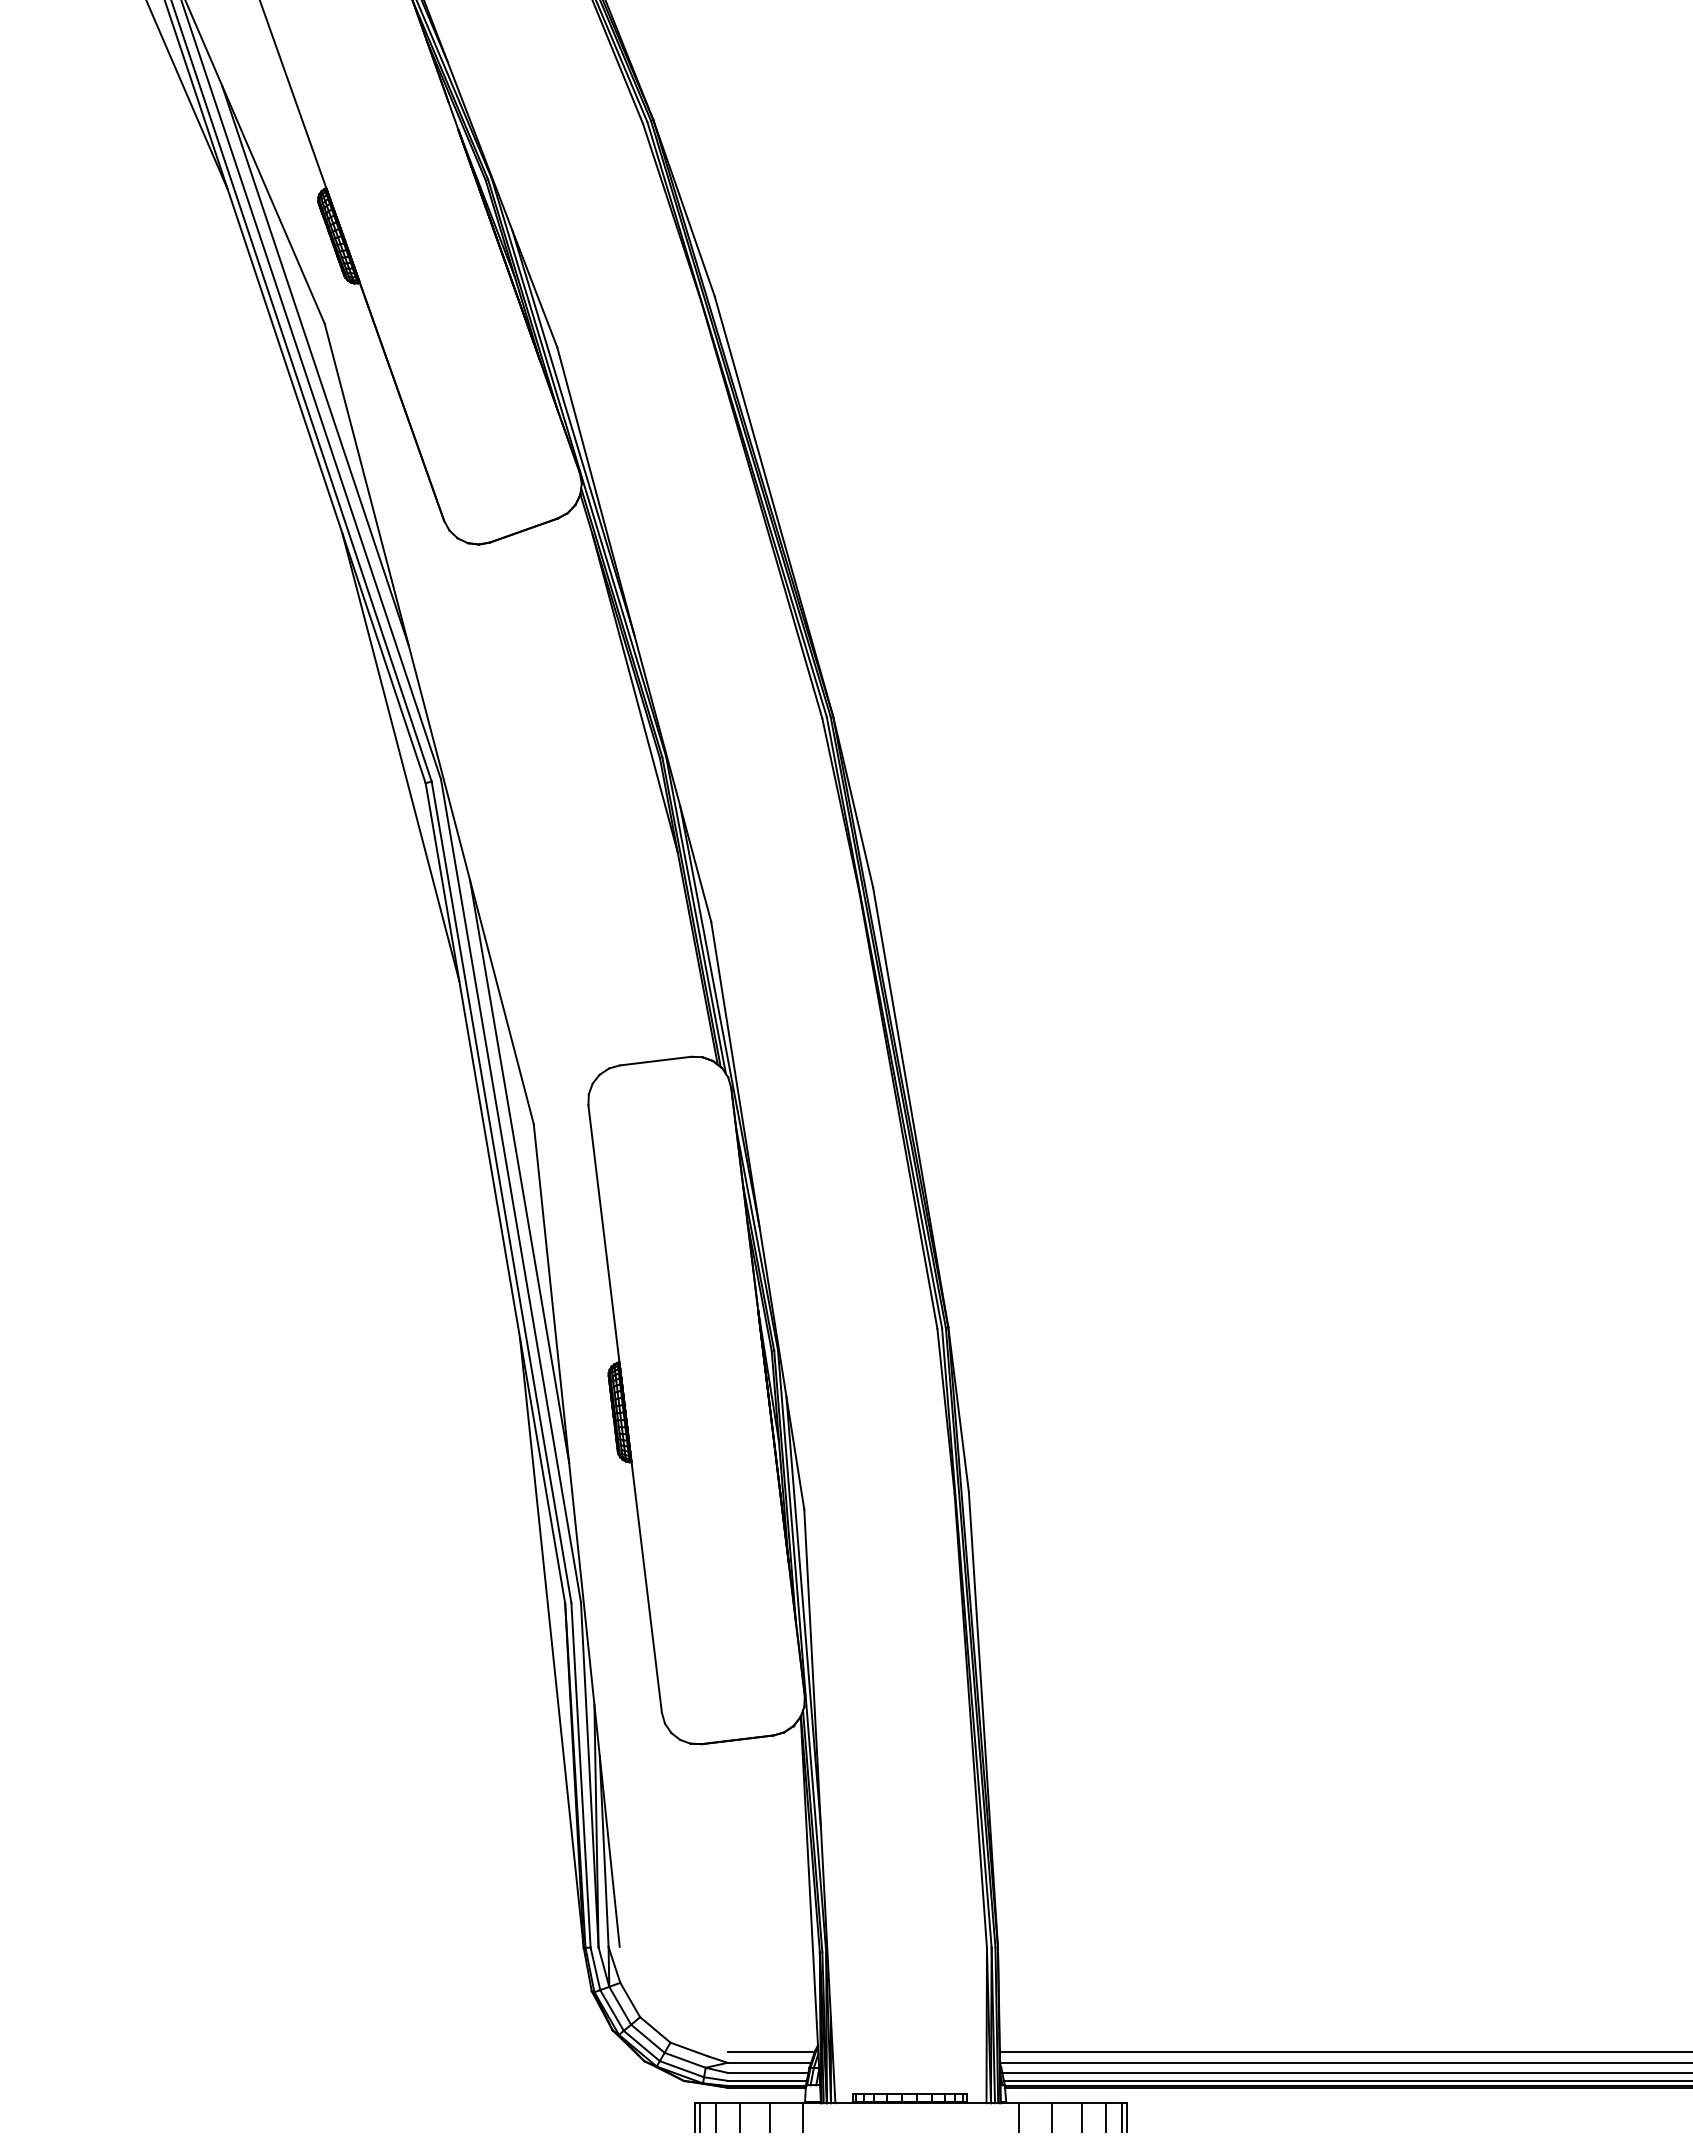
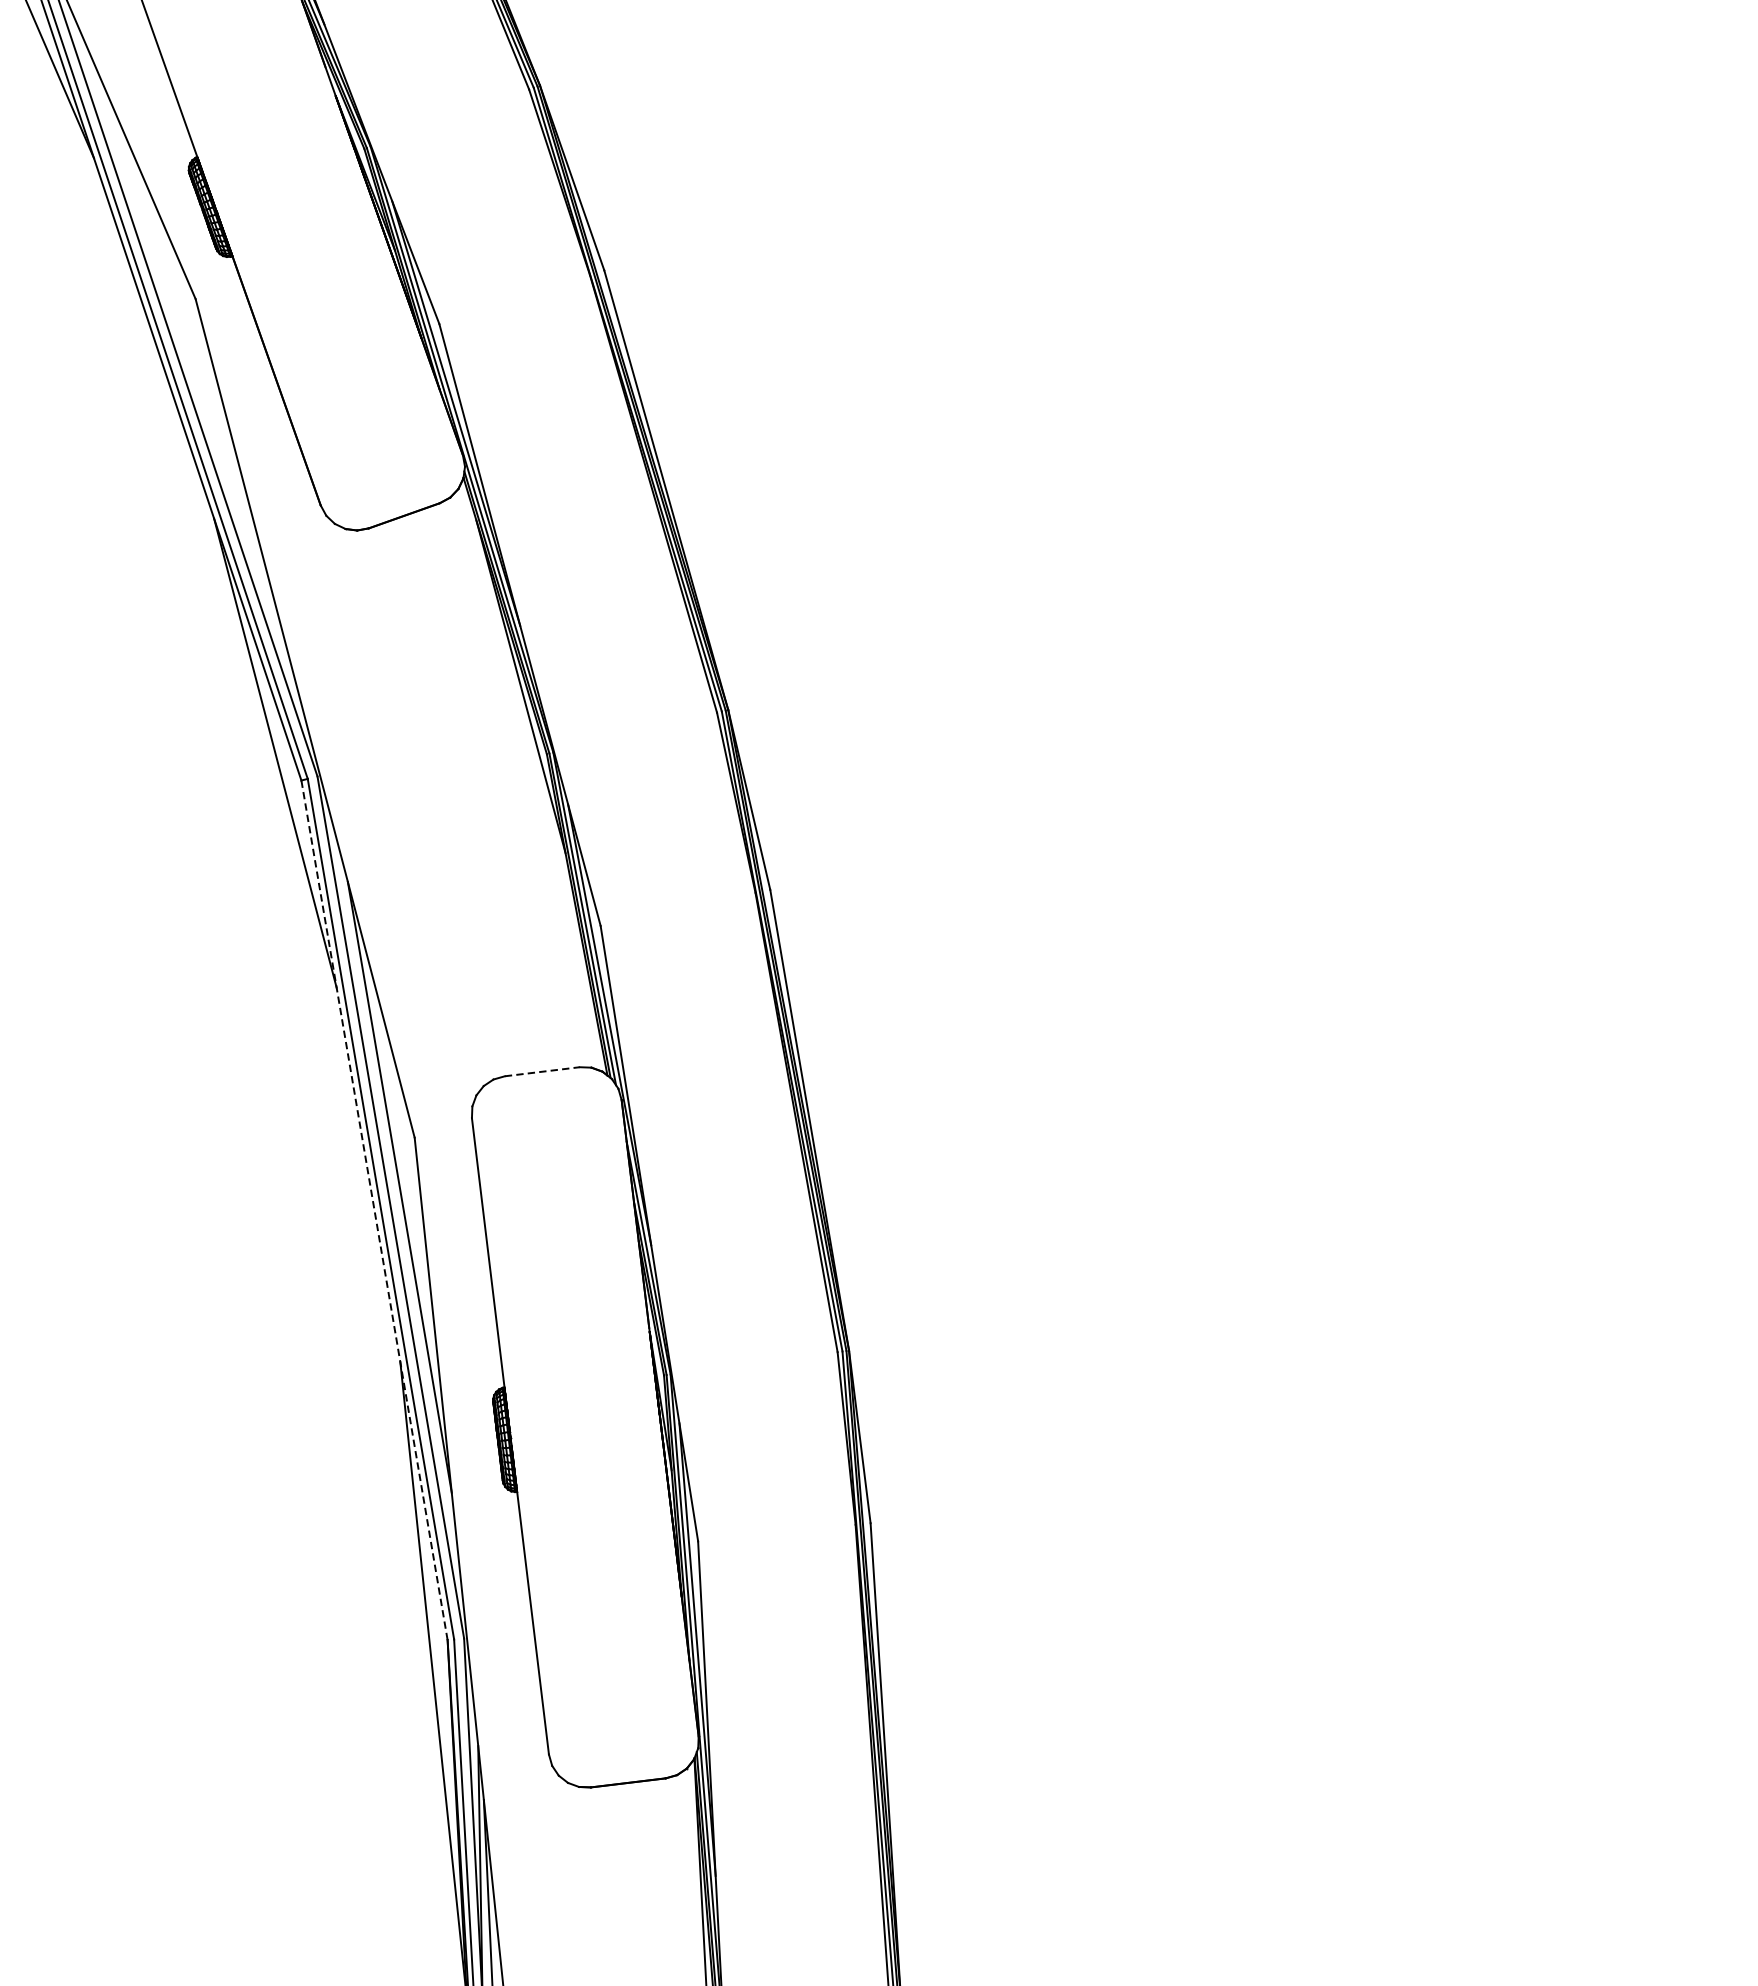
line: (315, 365) -> (185, 342), removed
line: (655, 1061) -> (542, 1072), solid -> dashed
line: (495, 1192) -> (374, 1209), solid -> dashed

